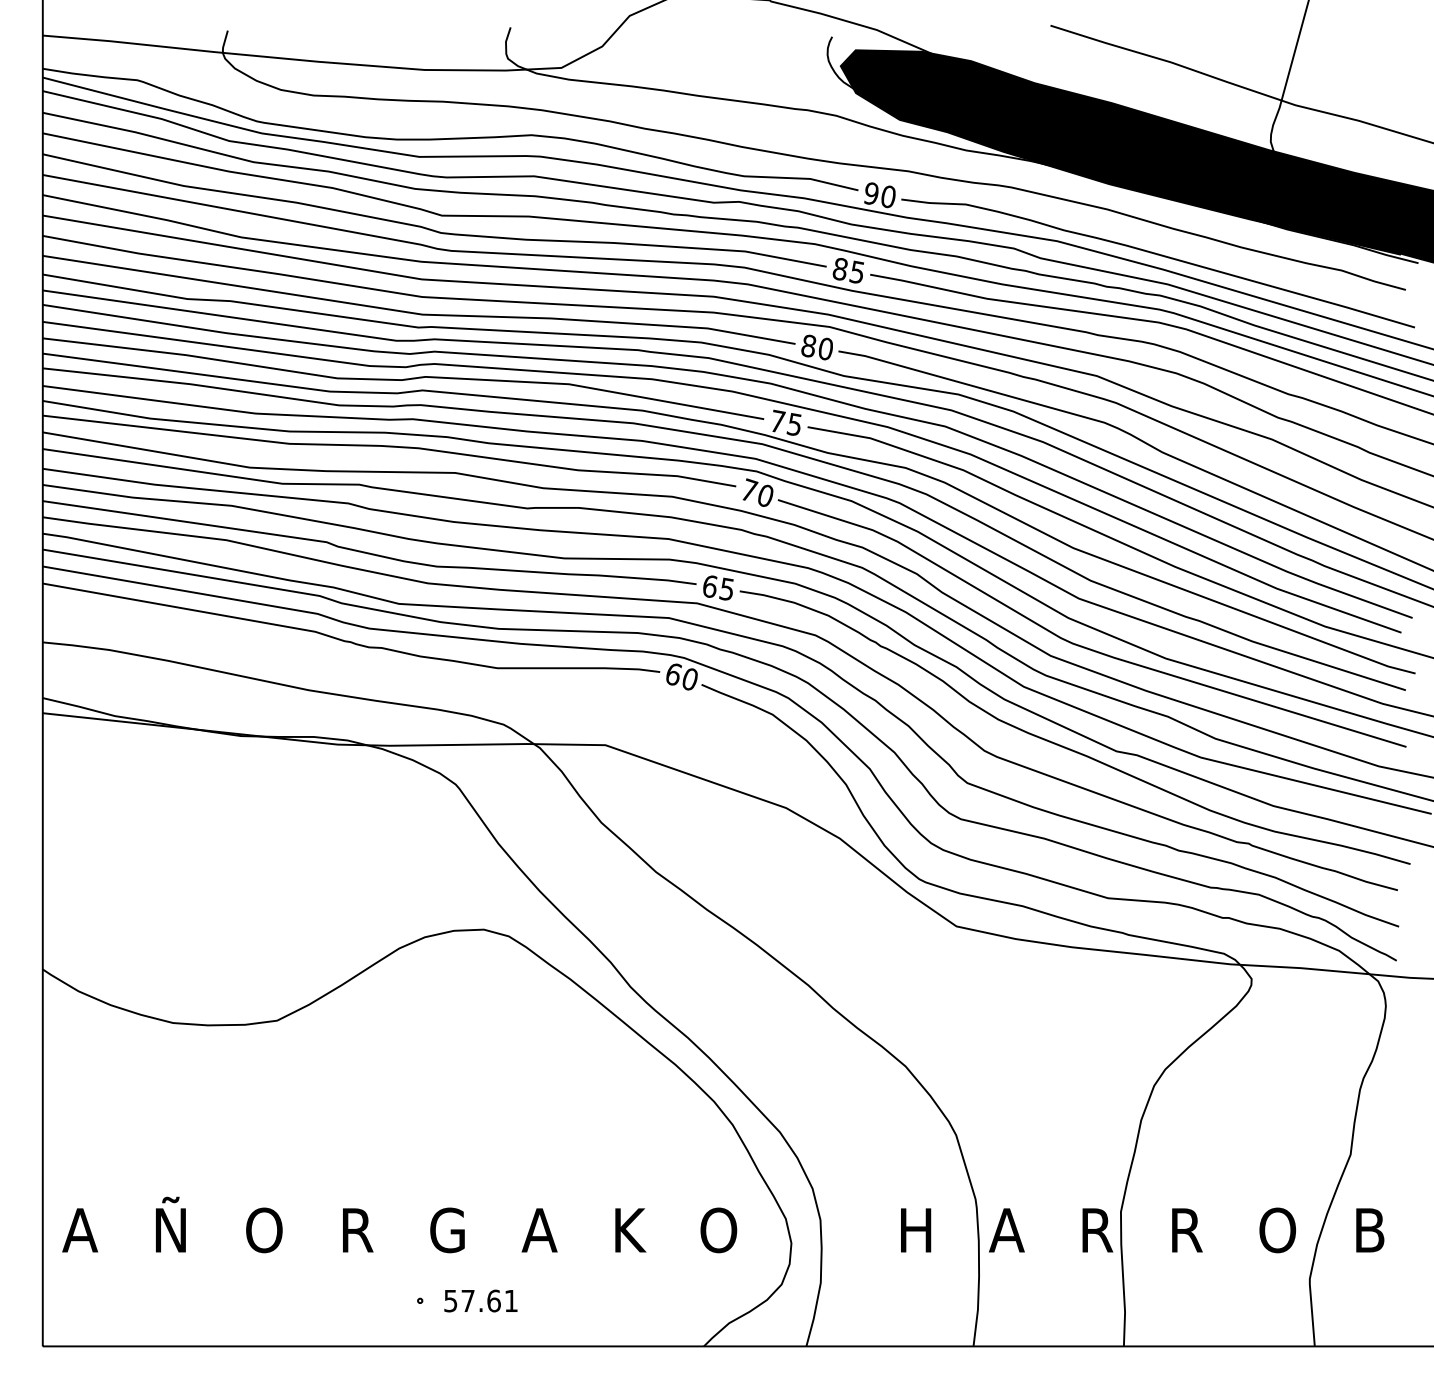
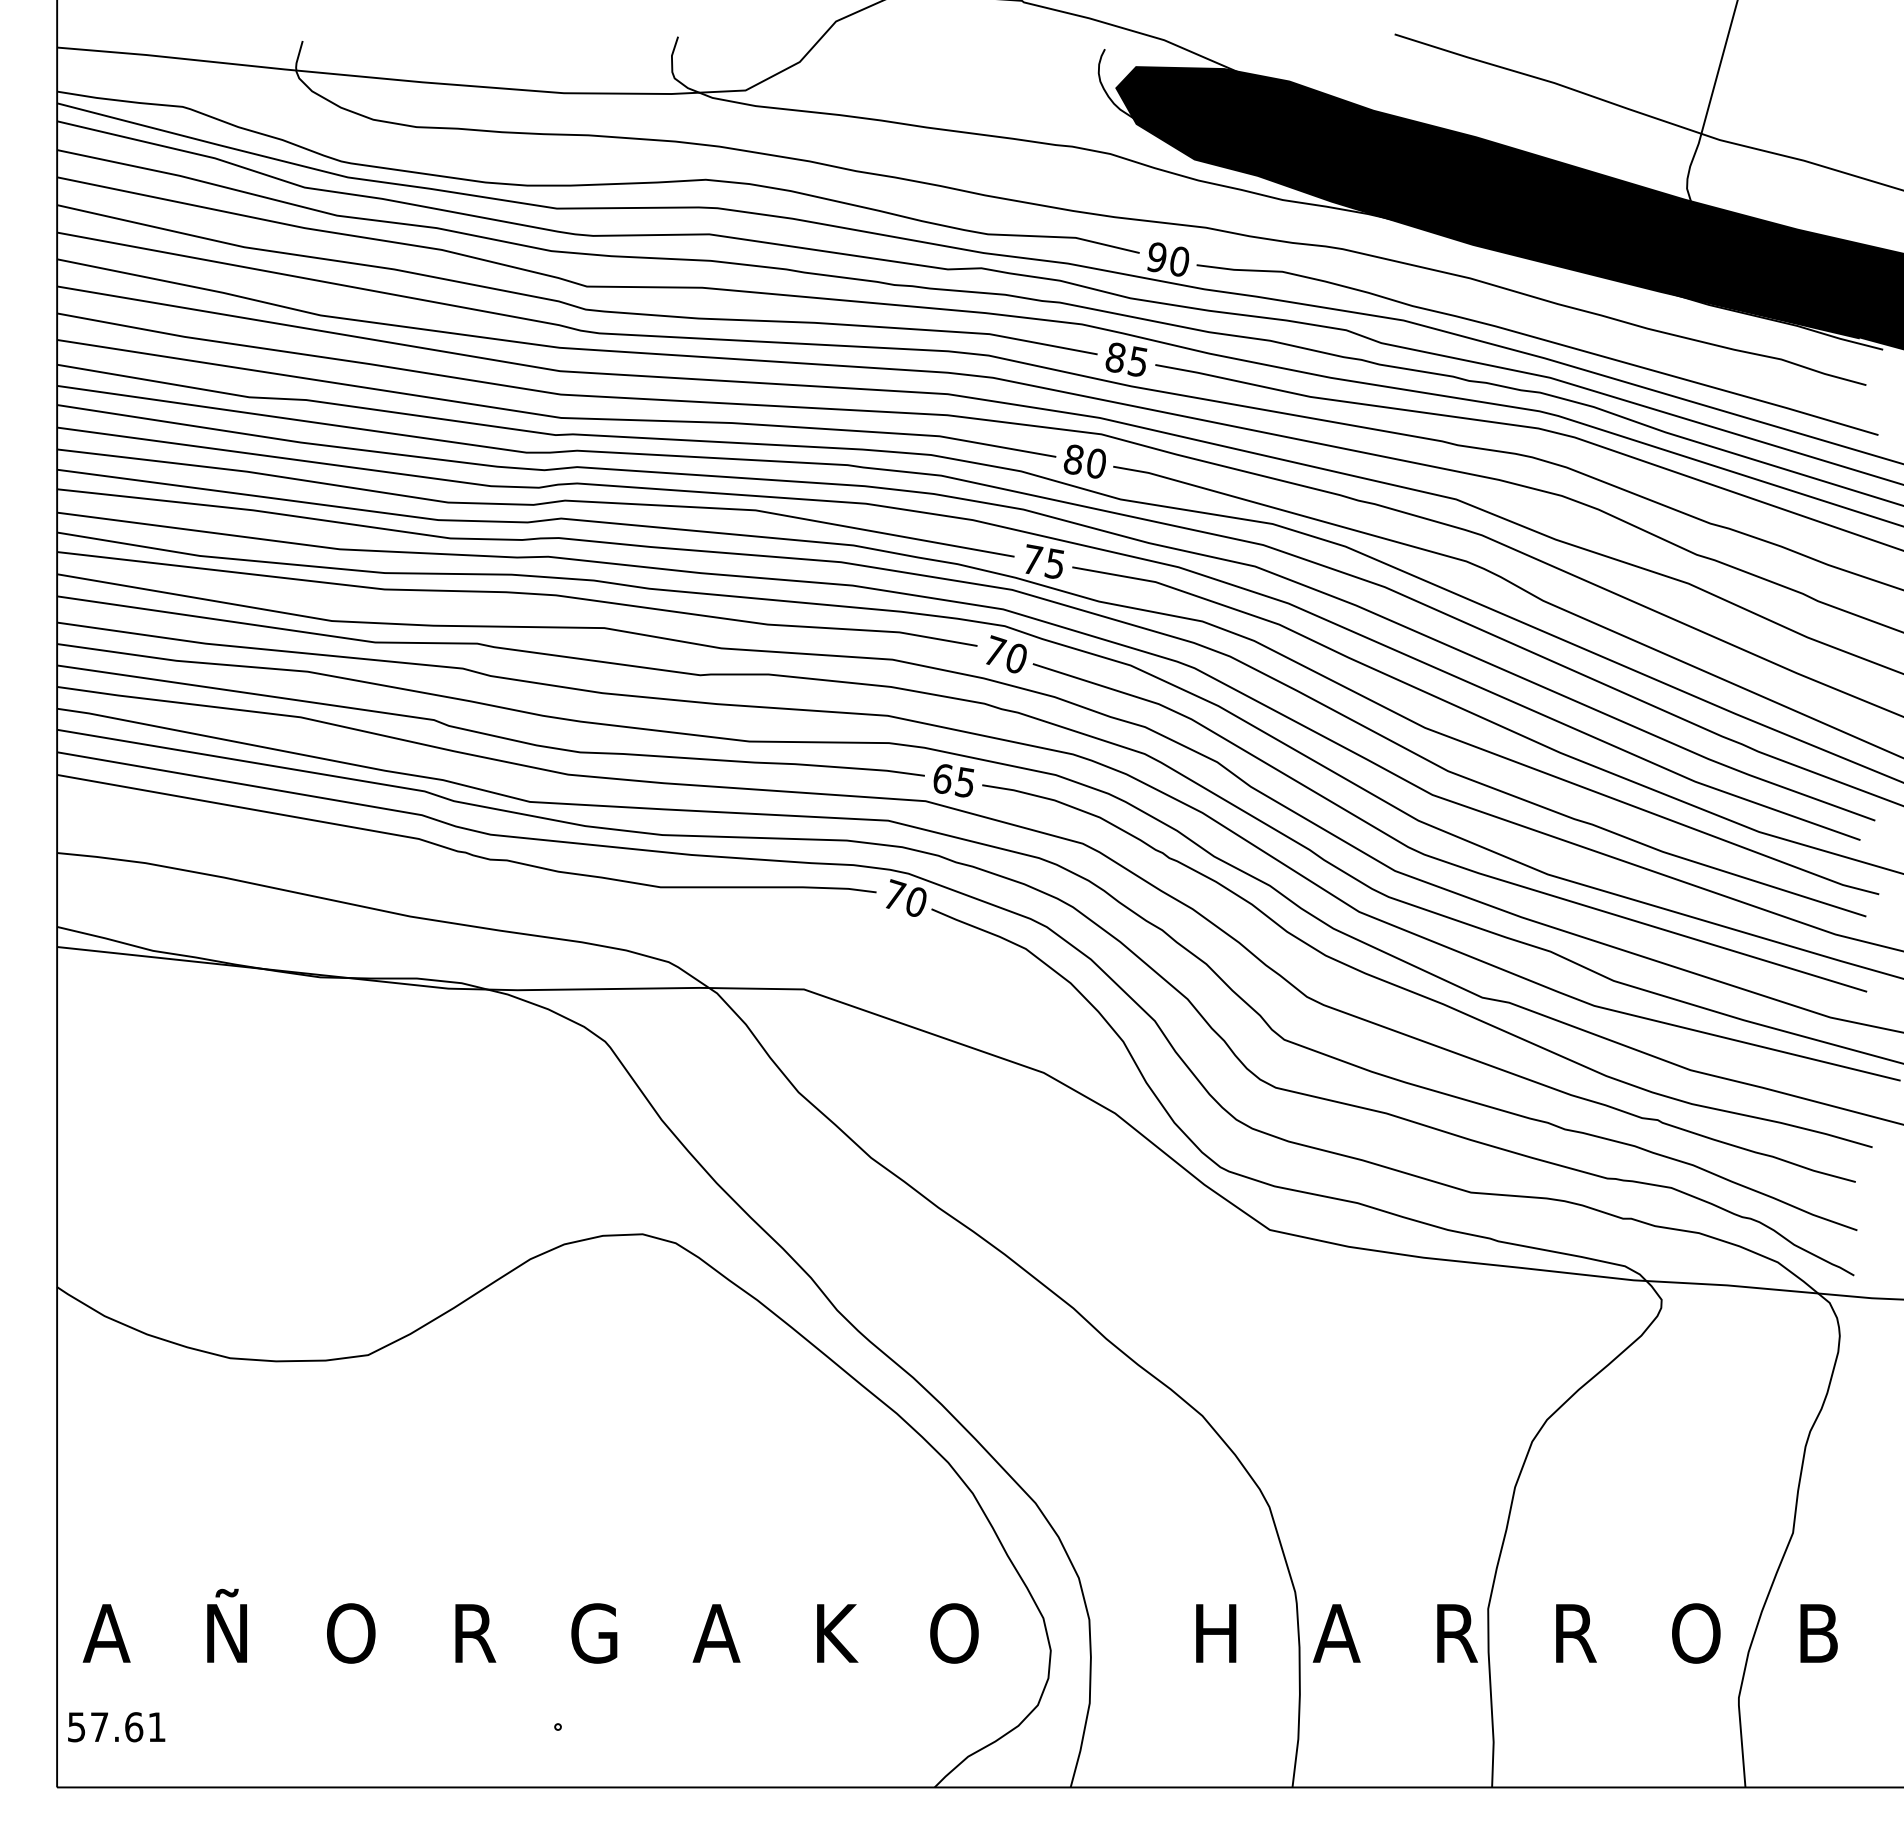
text: (674, 673) -> (895, 894), 60 -> 70
text: (480, 1301) -> (116, 1727), moved

